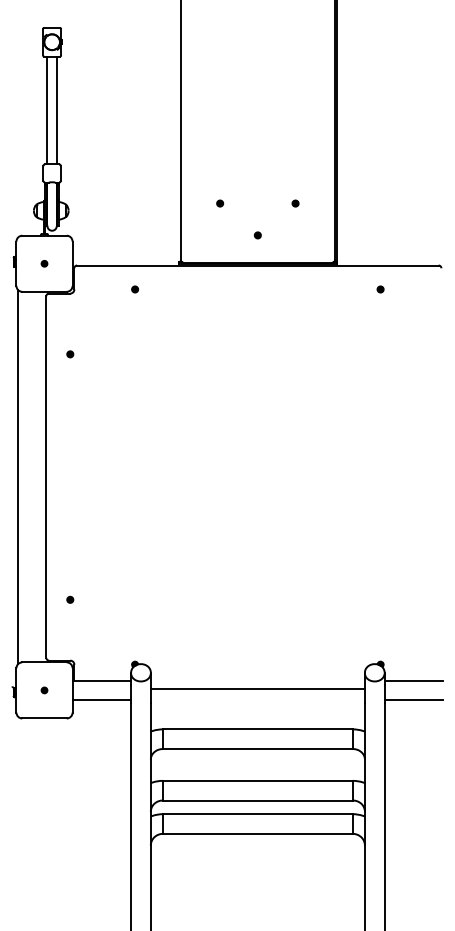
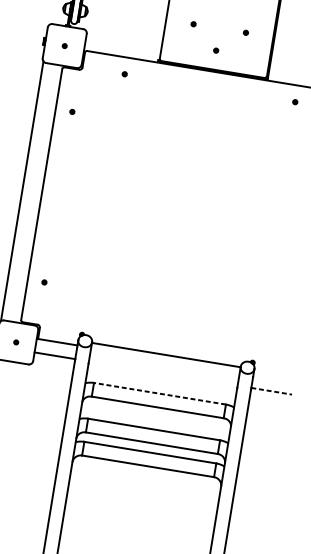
line: (413, 680) -> (273, 377), removed
line: (257, 688) -> (166, 354), moved
line: (414, 700) -> (272, 391), solid -> dashed
line: (257, 729) -> (159, 393), solid -> dashed

